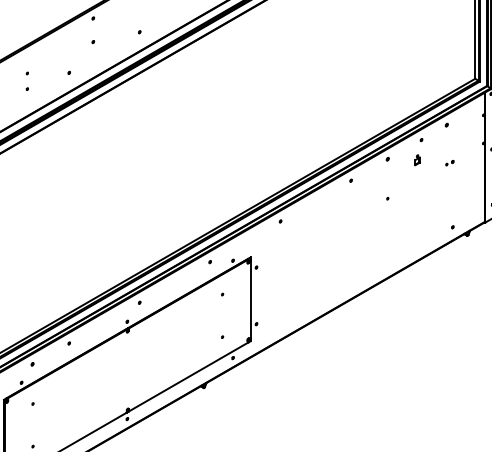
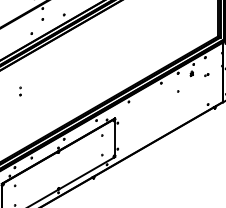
part: (27, 81) -> (20, 91), moved

